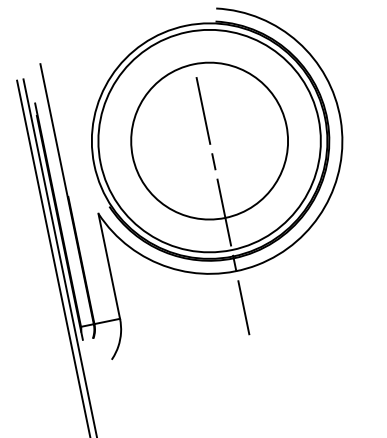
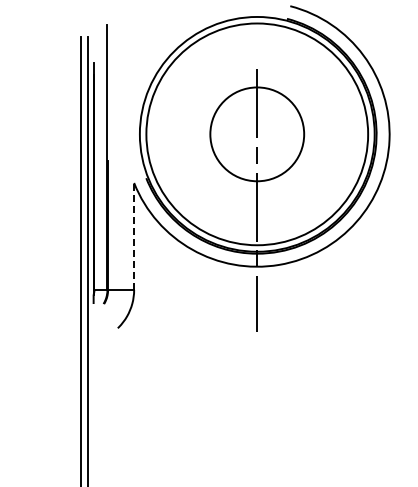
circle: (209, 141) -> (257, 134), size x0.6
line: (109, 266) -> (134, 236), solid -> dashed

